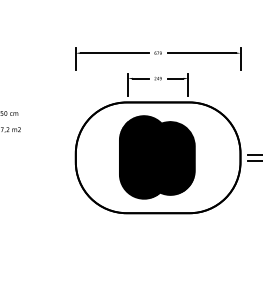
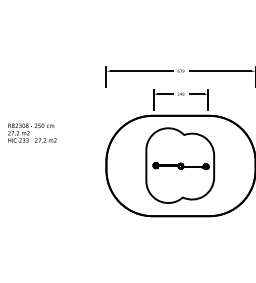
hatch: (157, 157) -> (180, 165), removed

